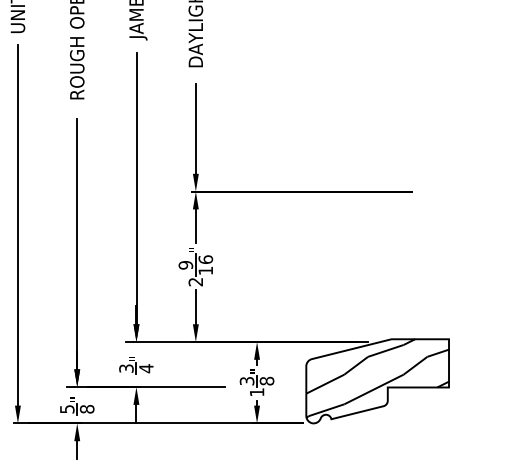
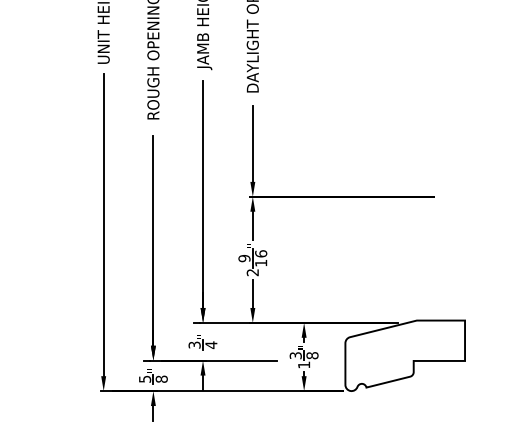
hatch: (377, 378) -> (405, 353), removed

